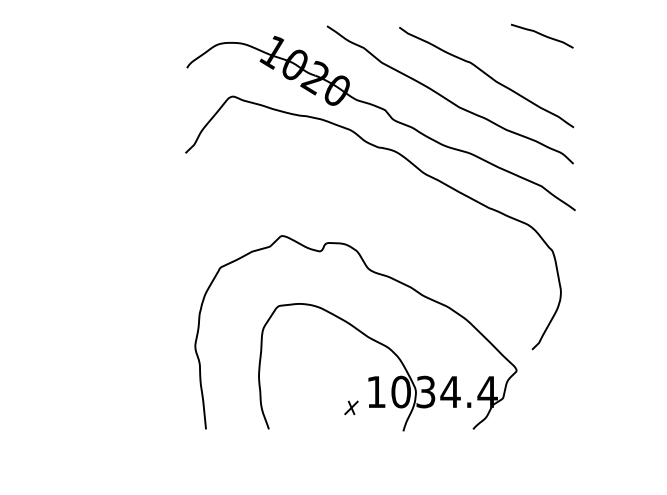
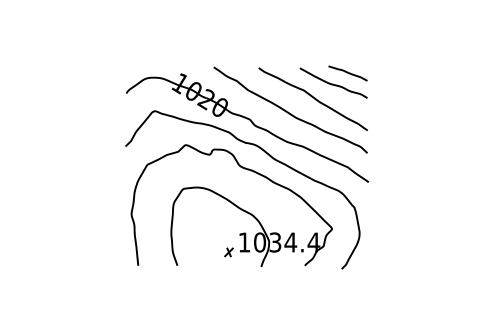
curve: (519, 52) -> (333, 83), added
part: (355, 332) -> (231, 205), moved

